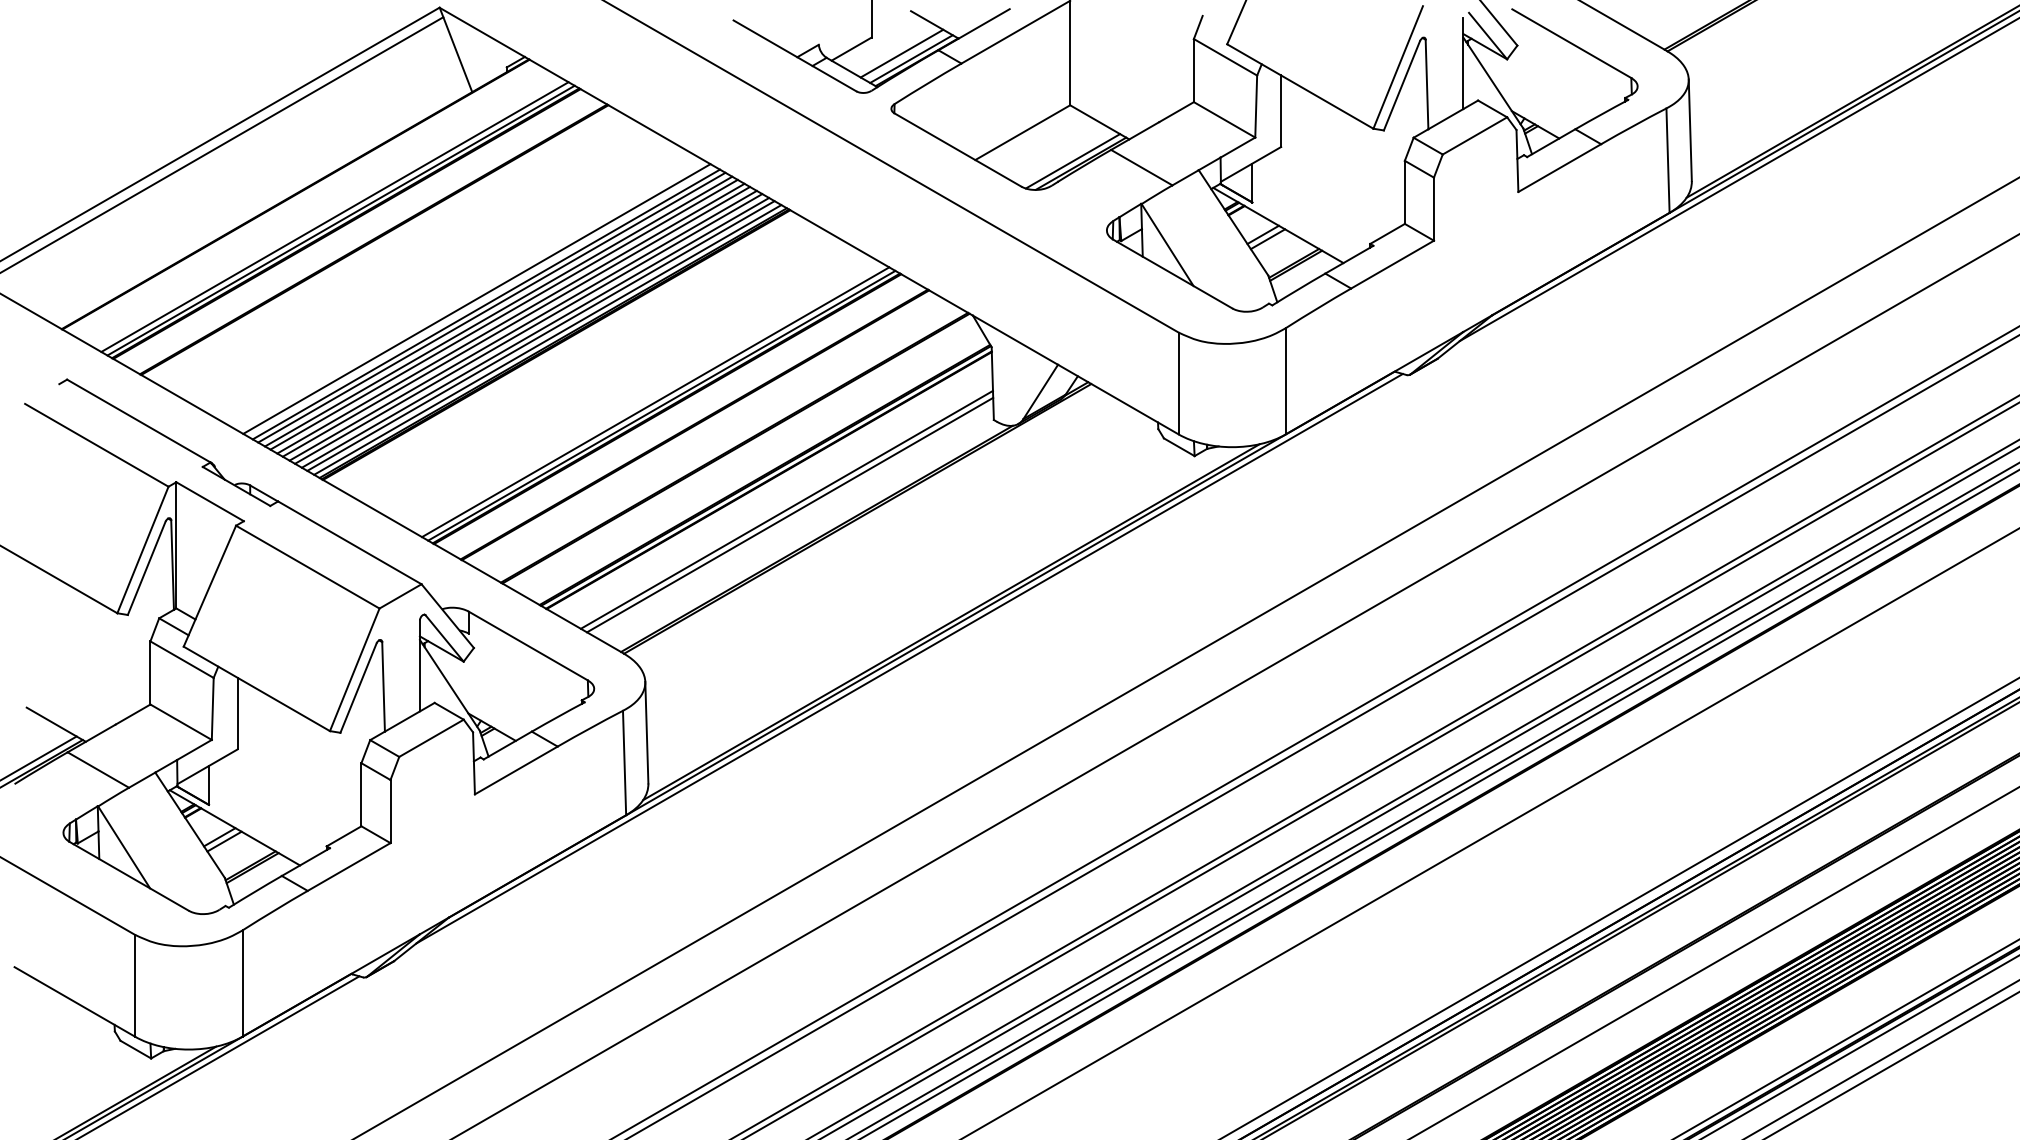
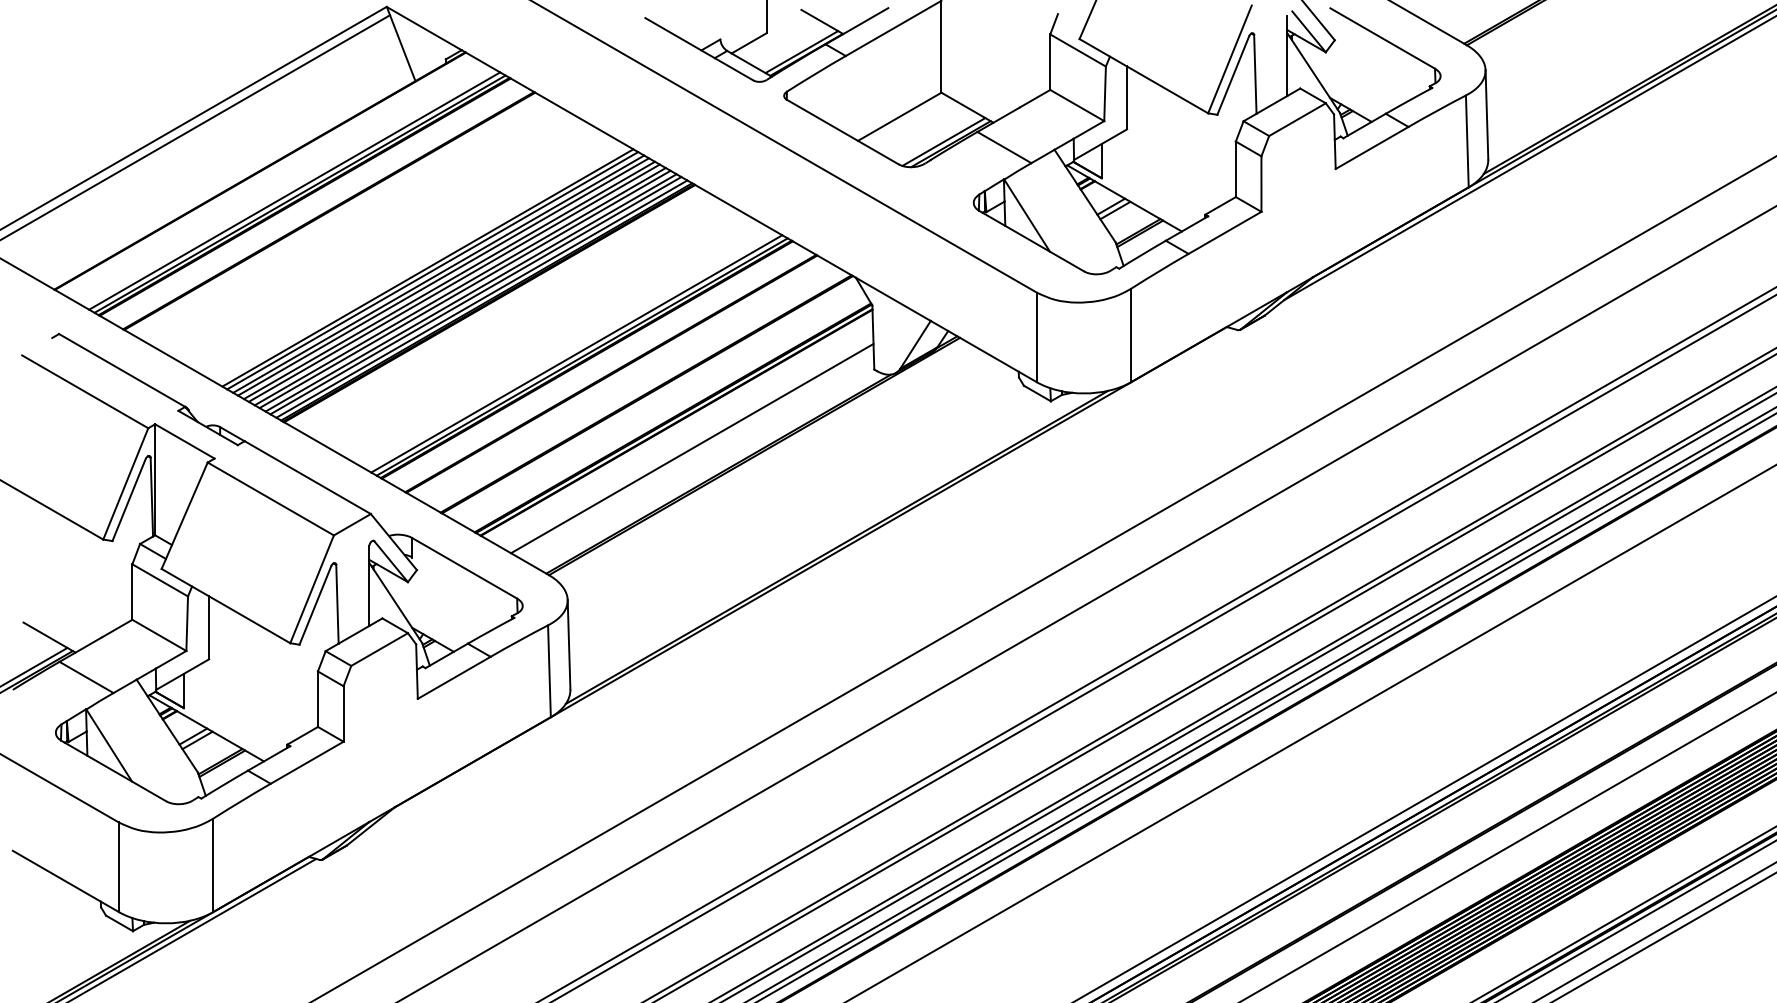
line: (902, 53) -> (793, 47), removed
line: (476, 298) -> (419, 262), removed
line: (789, 515) -> (694, 453), removed
line: (909, 658) -> (800, 579), removed

